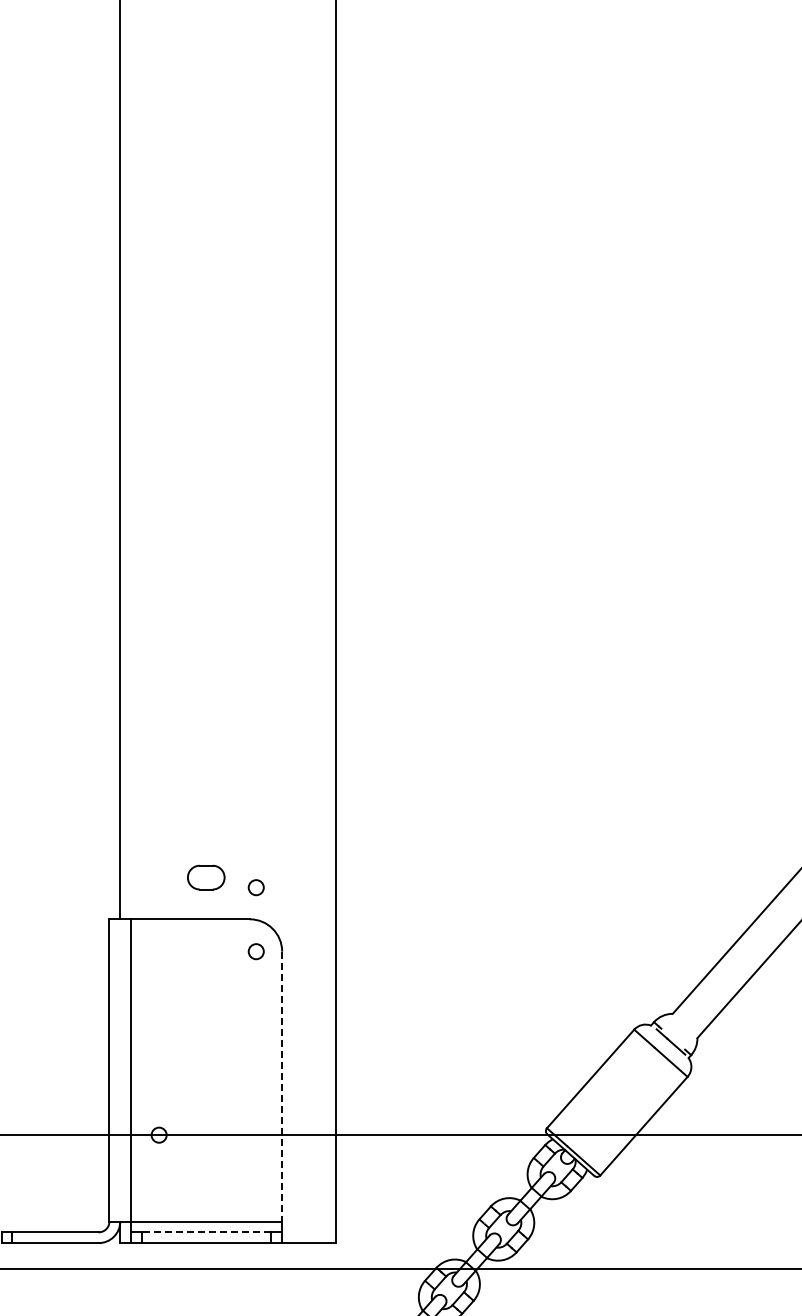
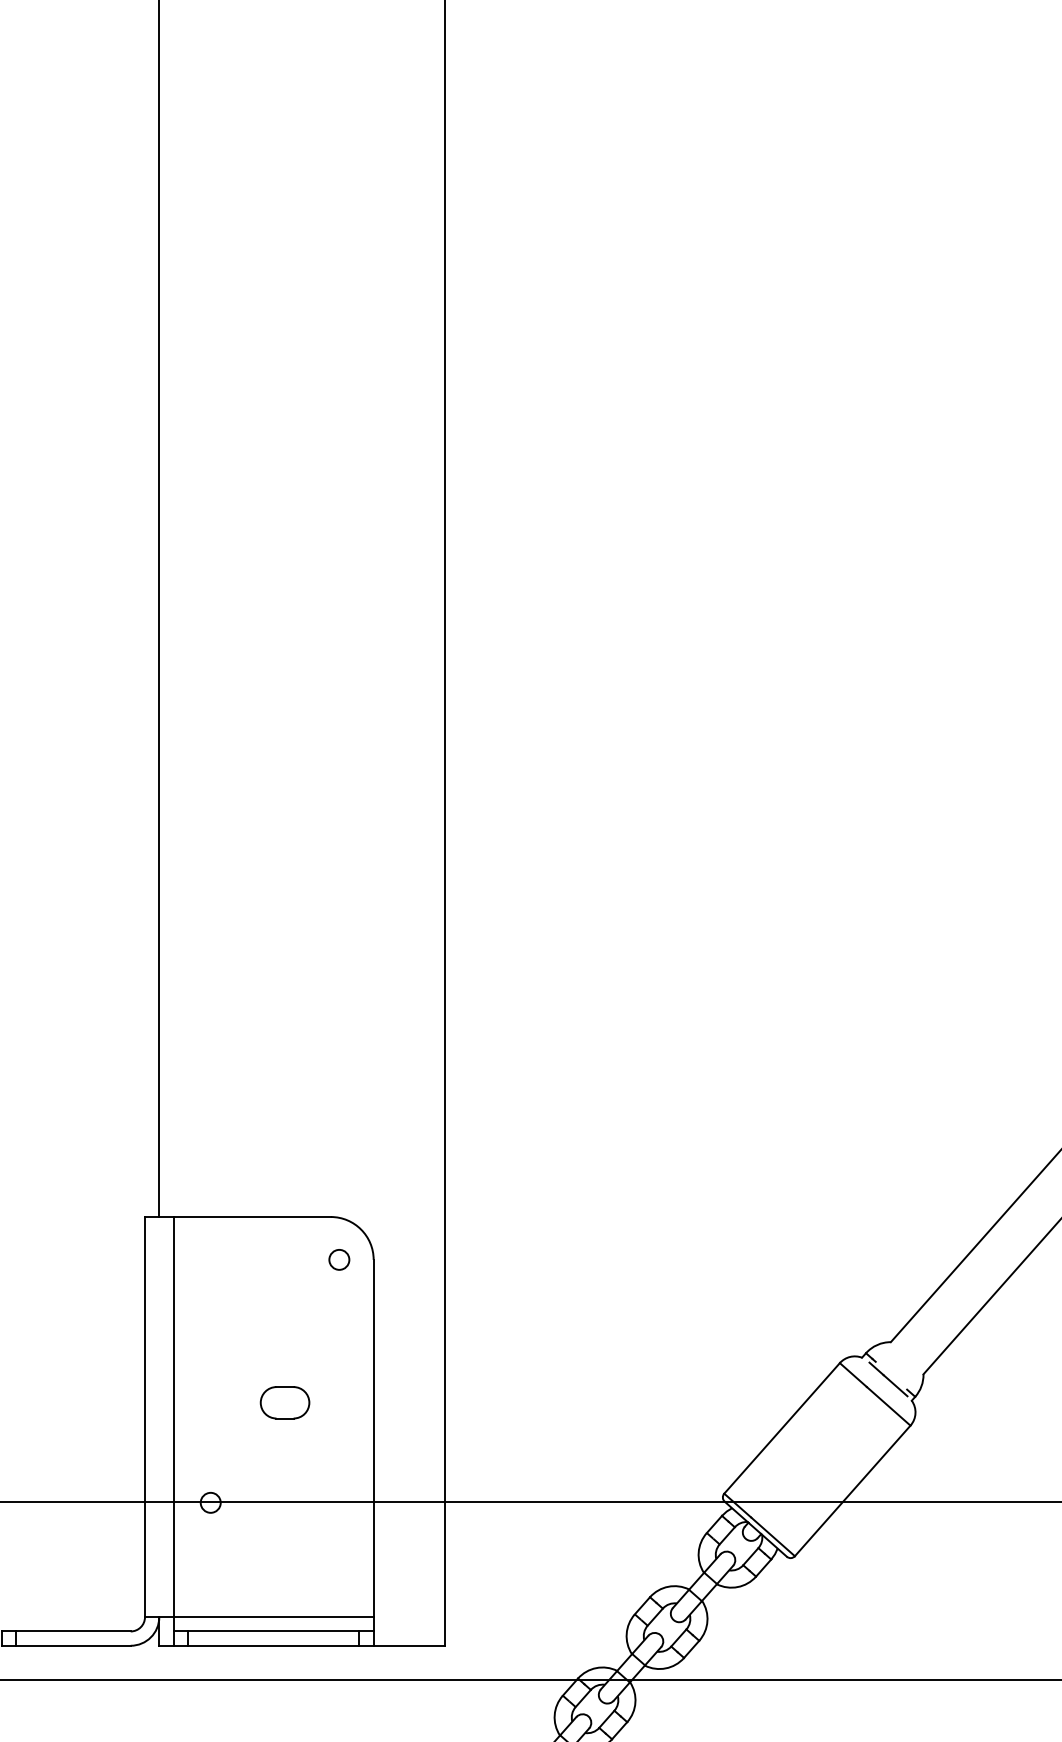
part: (206, 877) -> (285, 1402), moved
circle: (255, 887) -> (338, 1174), removed
line: (282, 1086) -> (374, 1438), dashed -> solid
line: (206, 1232) -> (273, 1631), dashed -> solid

